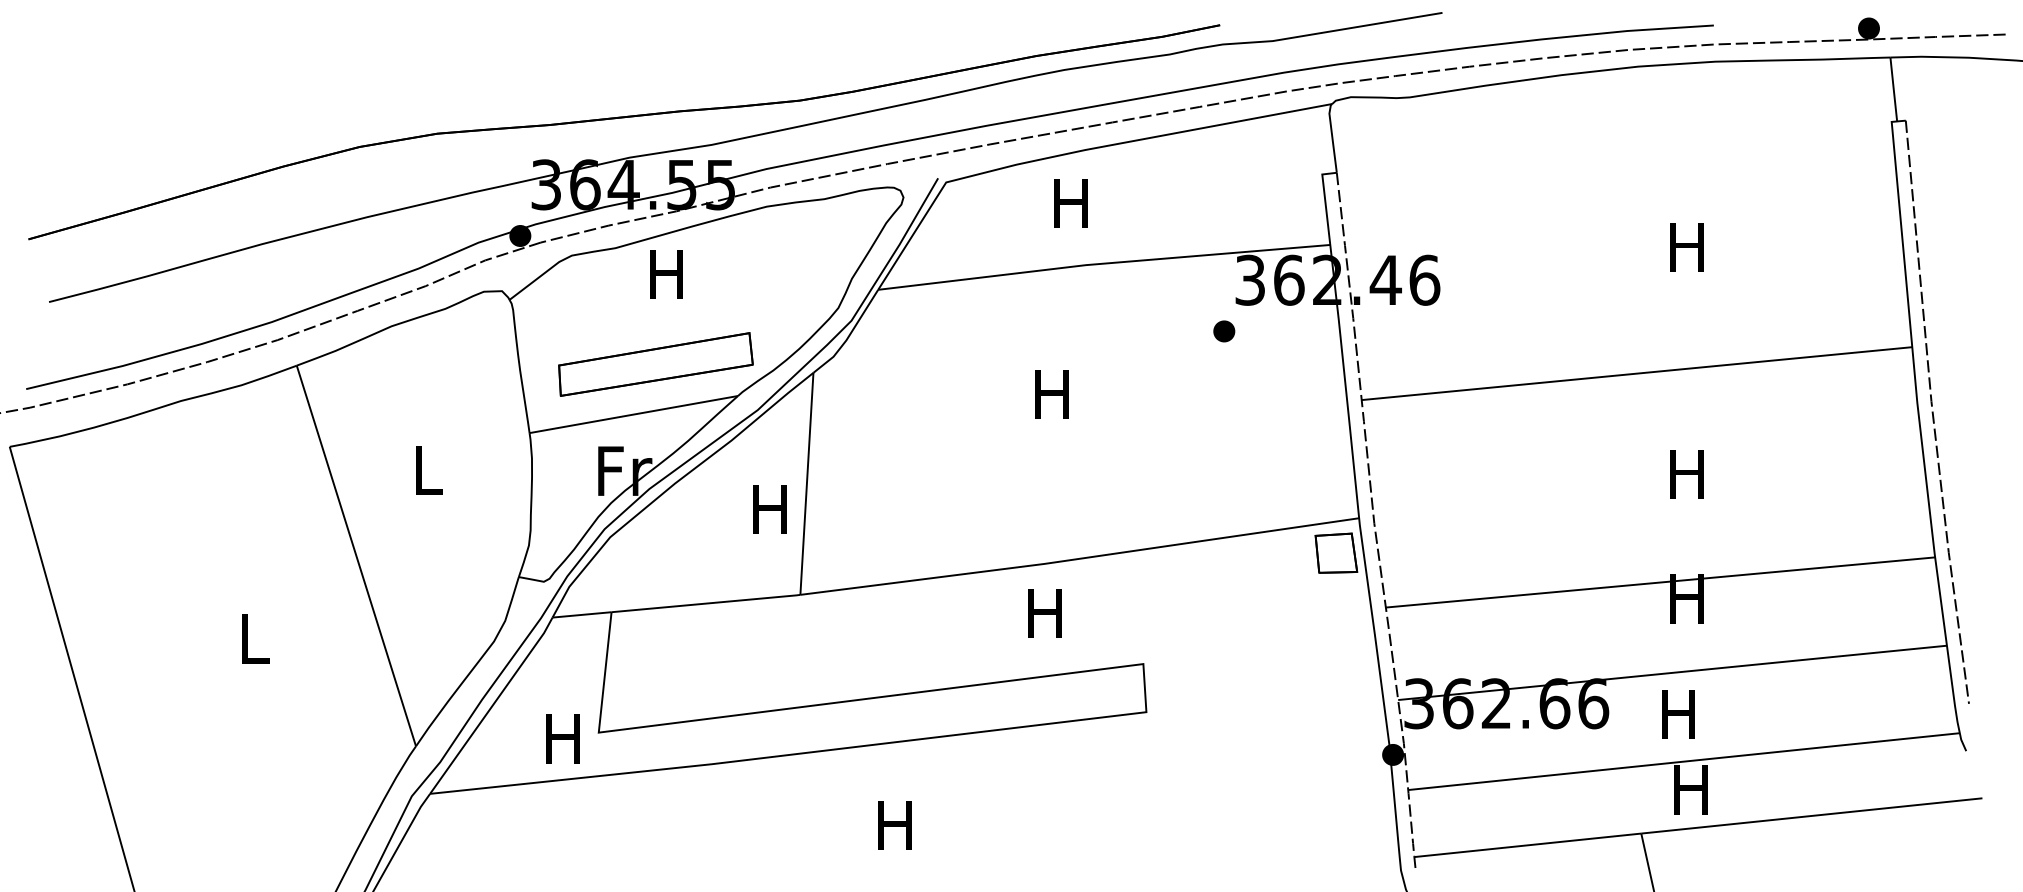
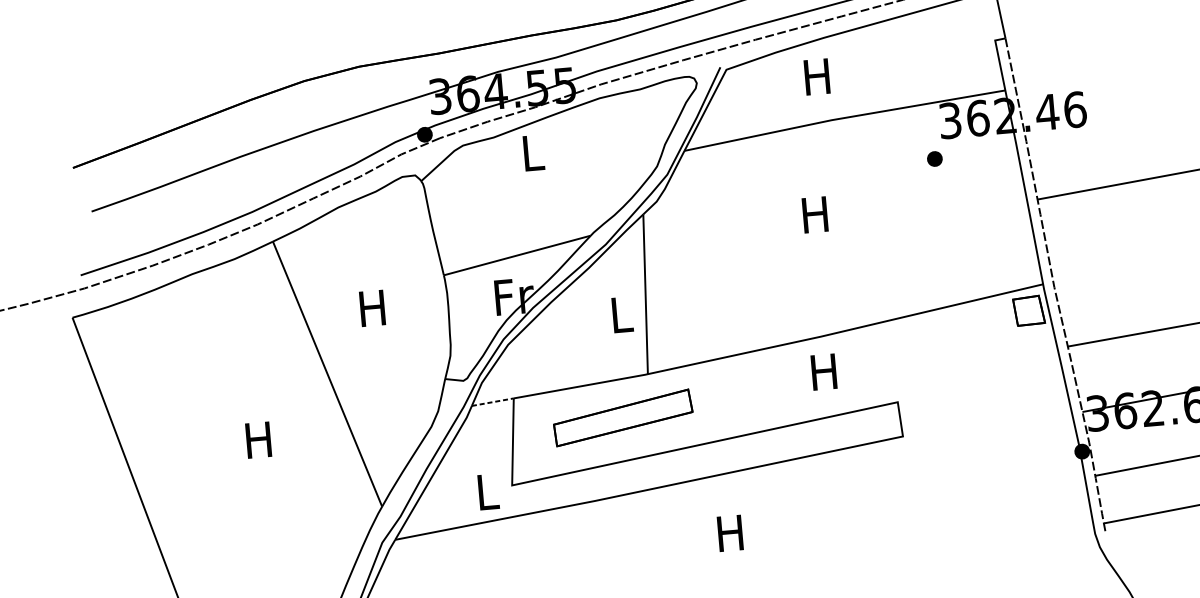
text: (666, 274) -> (531, 153), H -> L
part: (655, 364) -> (622, 417), moved
text: (426, 470) -> (372, 308), L -> H
text: (769, 509) -> (620, 314), H -> L
line: (582, 614) -> (493, 401), solid -> dashed
text: (252, 638) -> (258, 439), L -> H
text: (562, 738) -> (486, 491), H -> L

